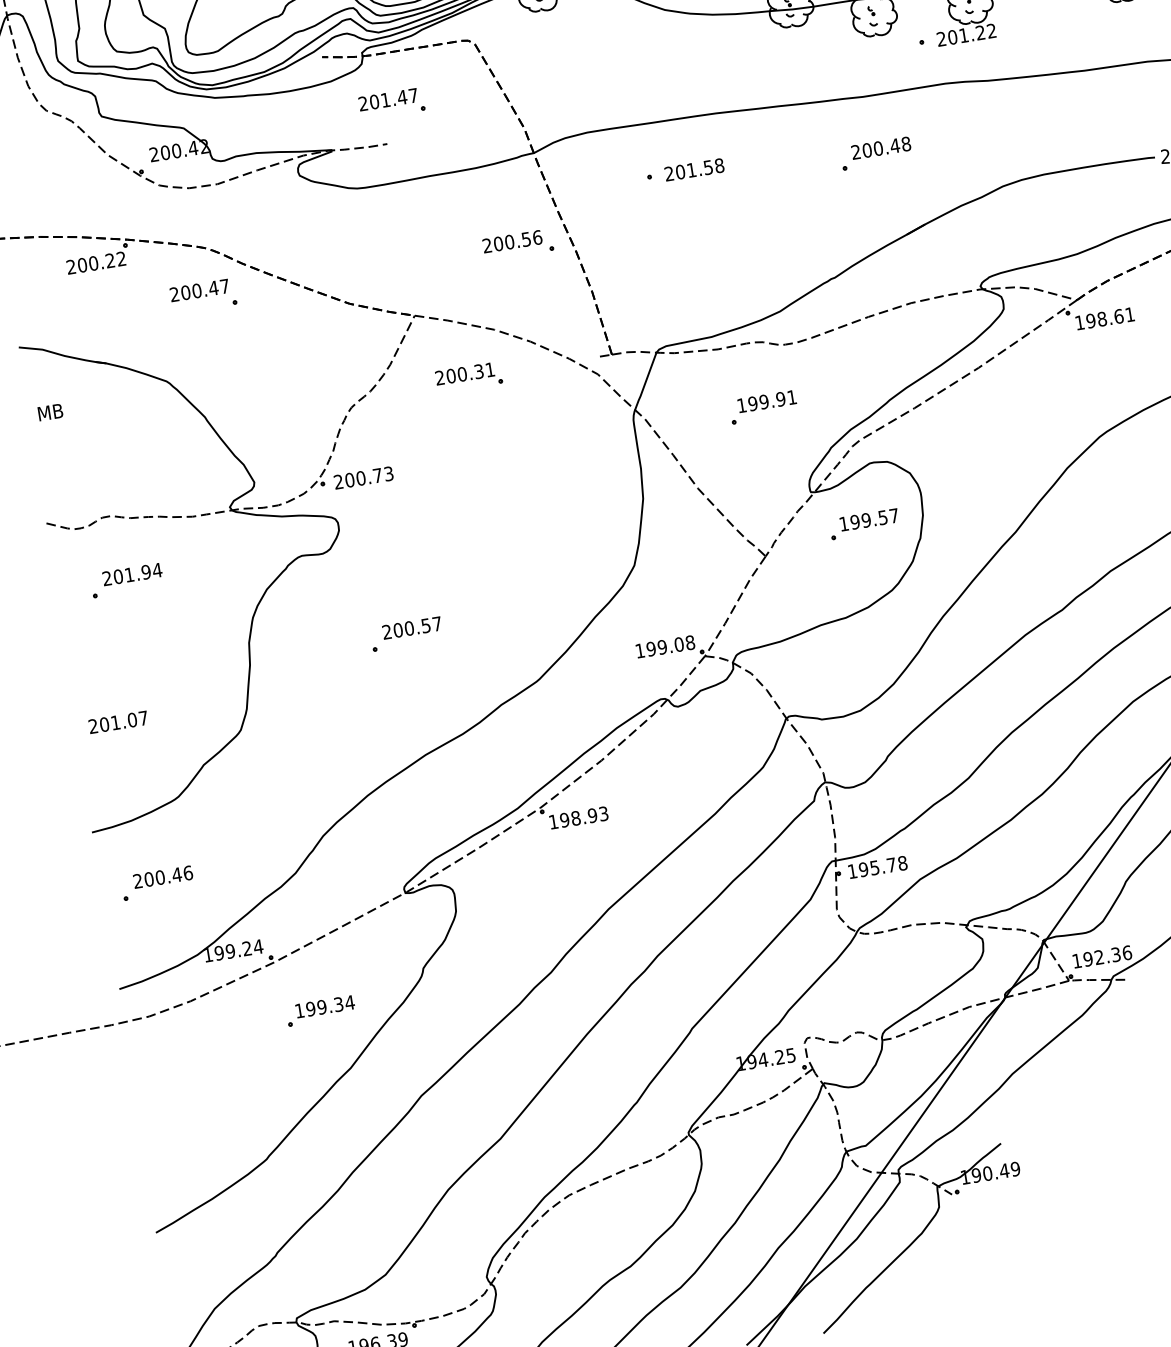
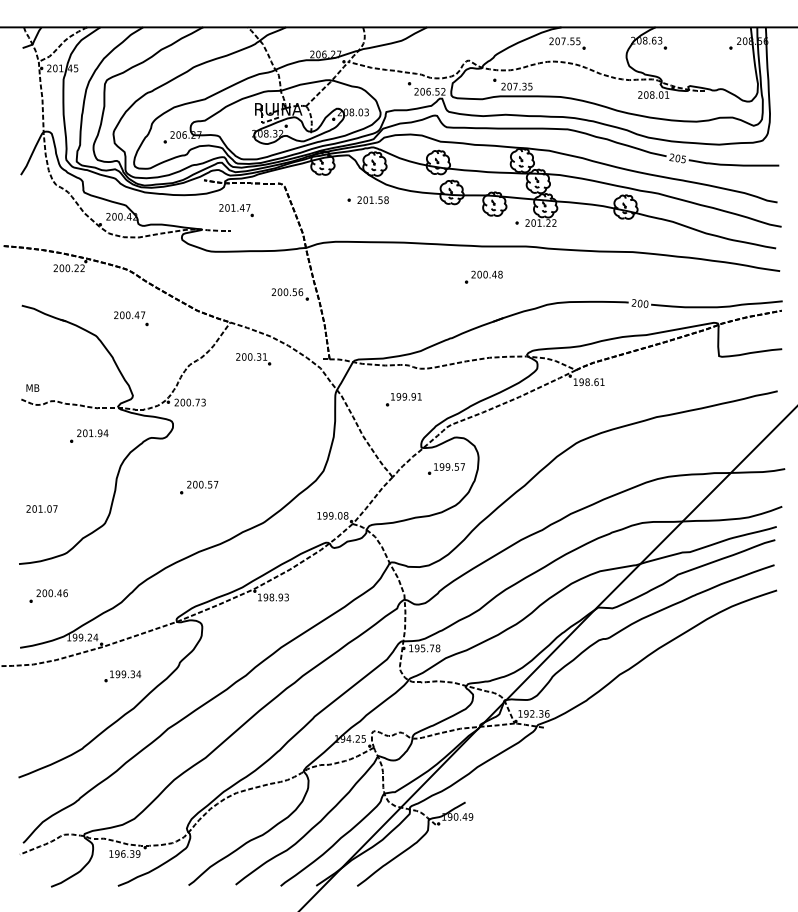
part: (683, 170) -> (367, 199), moved
part: (204, 295) -> (131, 318), moved
text: (49, 411) -> (32, 387), moved
part: (126, 579) -> (89, 435), moved

